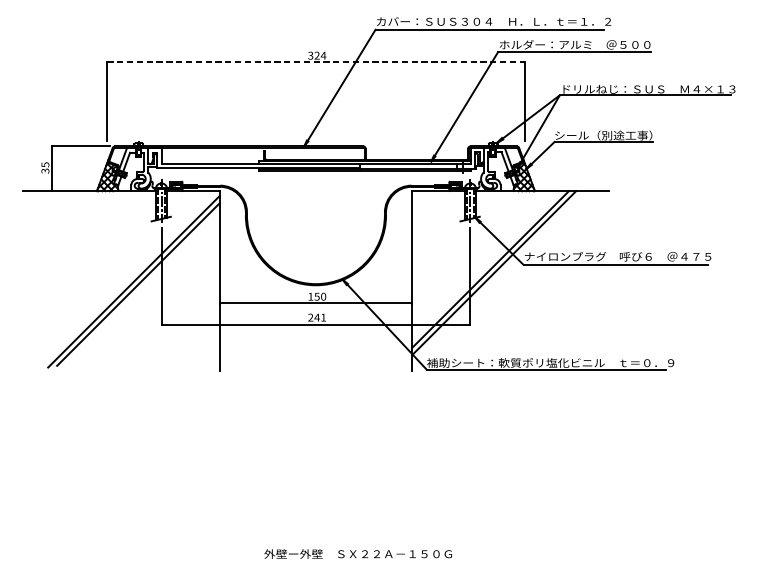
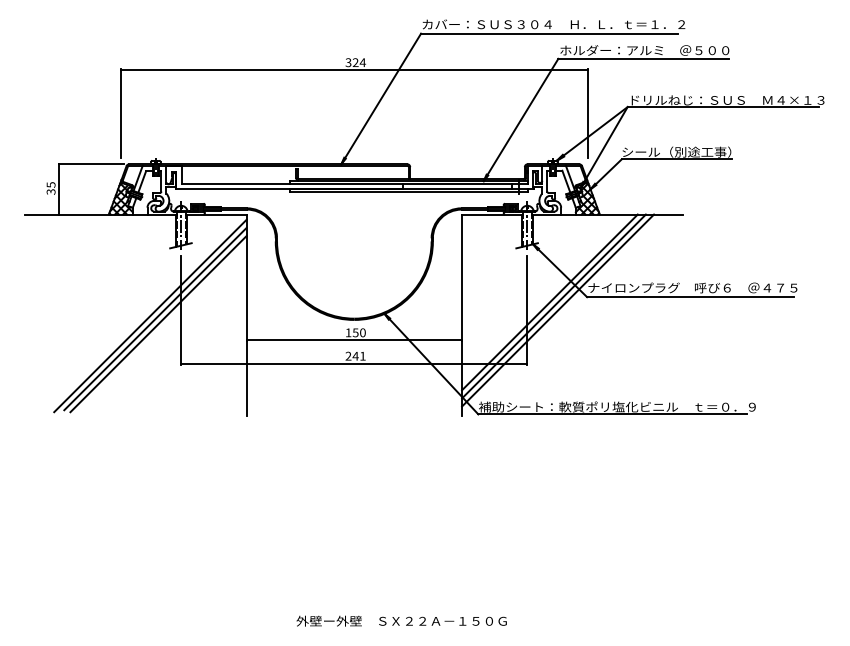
line: (316, 62) -> (354, 70), dashed -> solid
line: (498, 276) -> (558, 310), added
line: (141, 289) -> (158, 324), added

